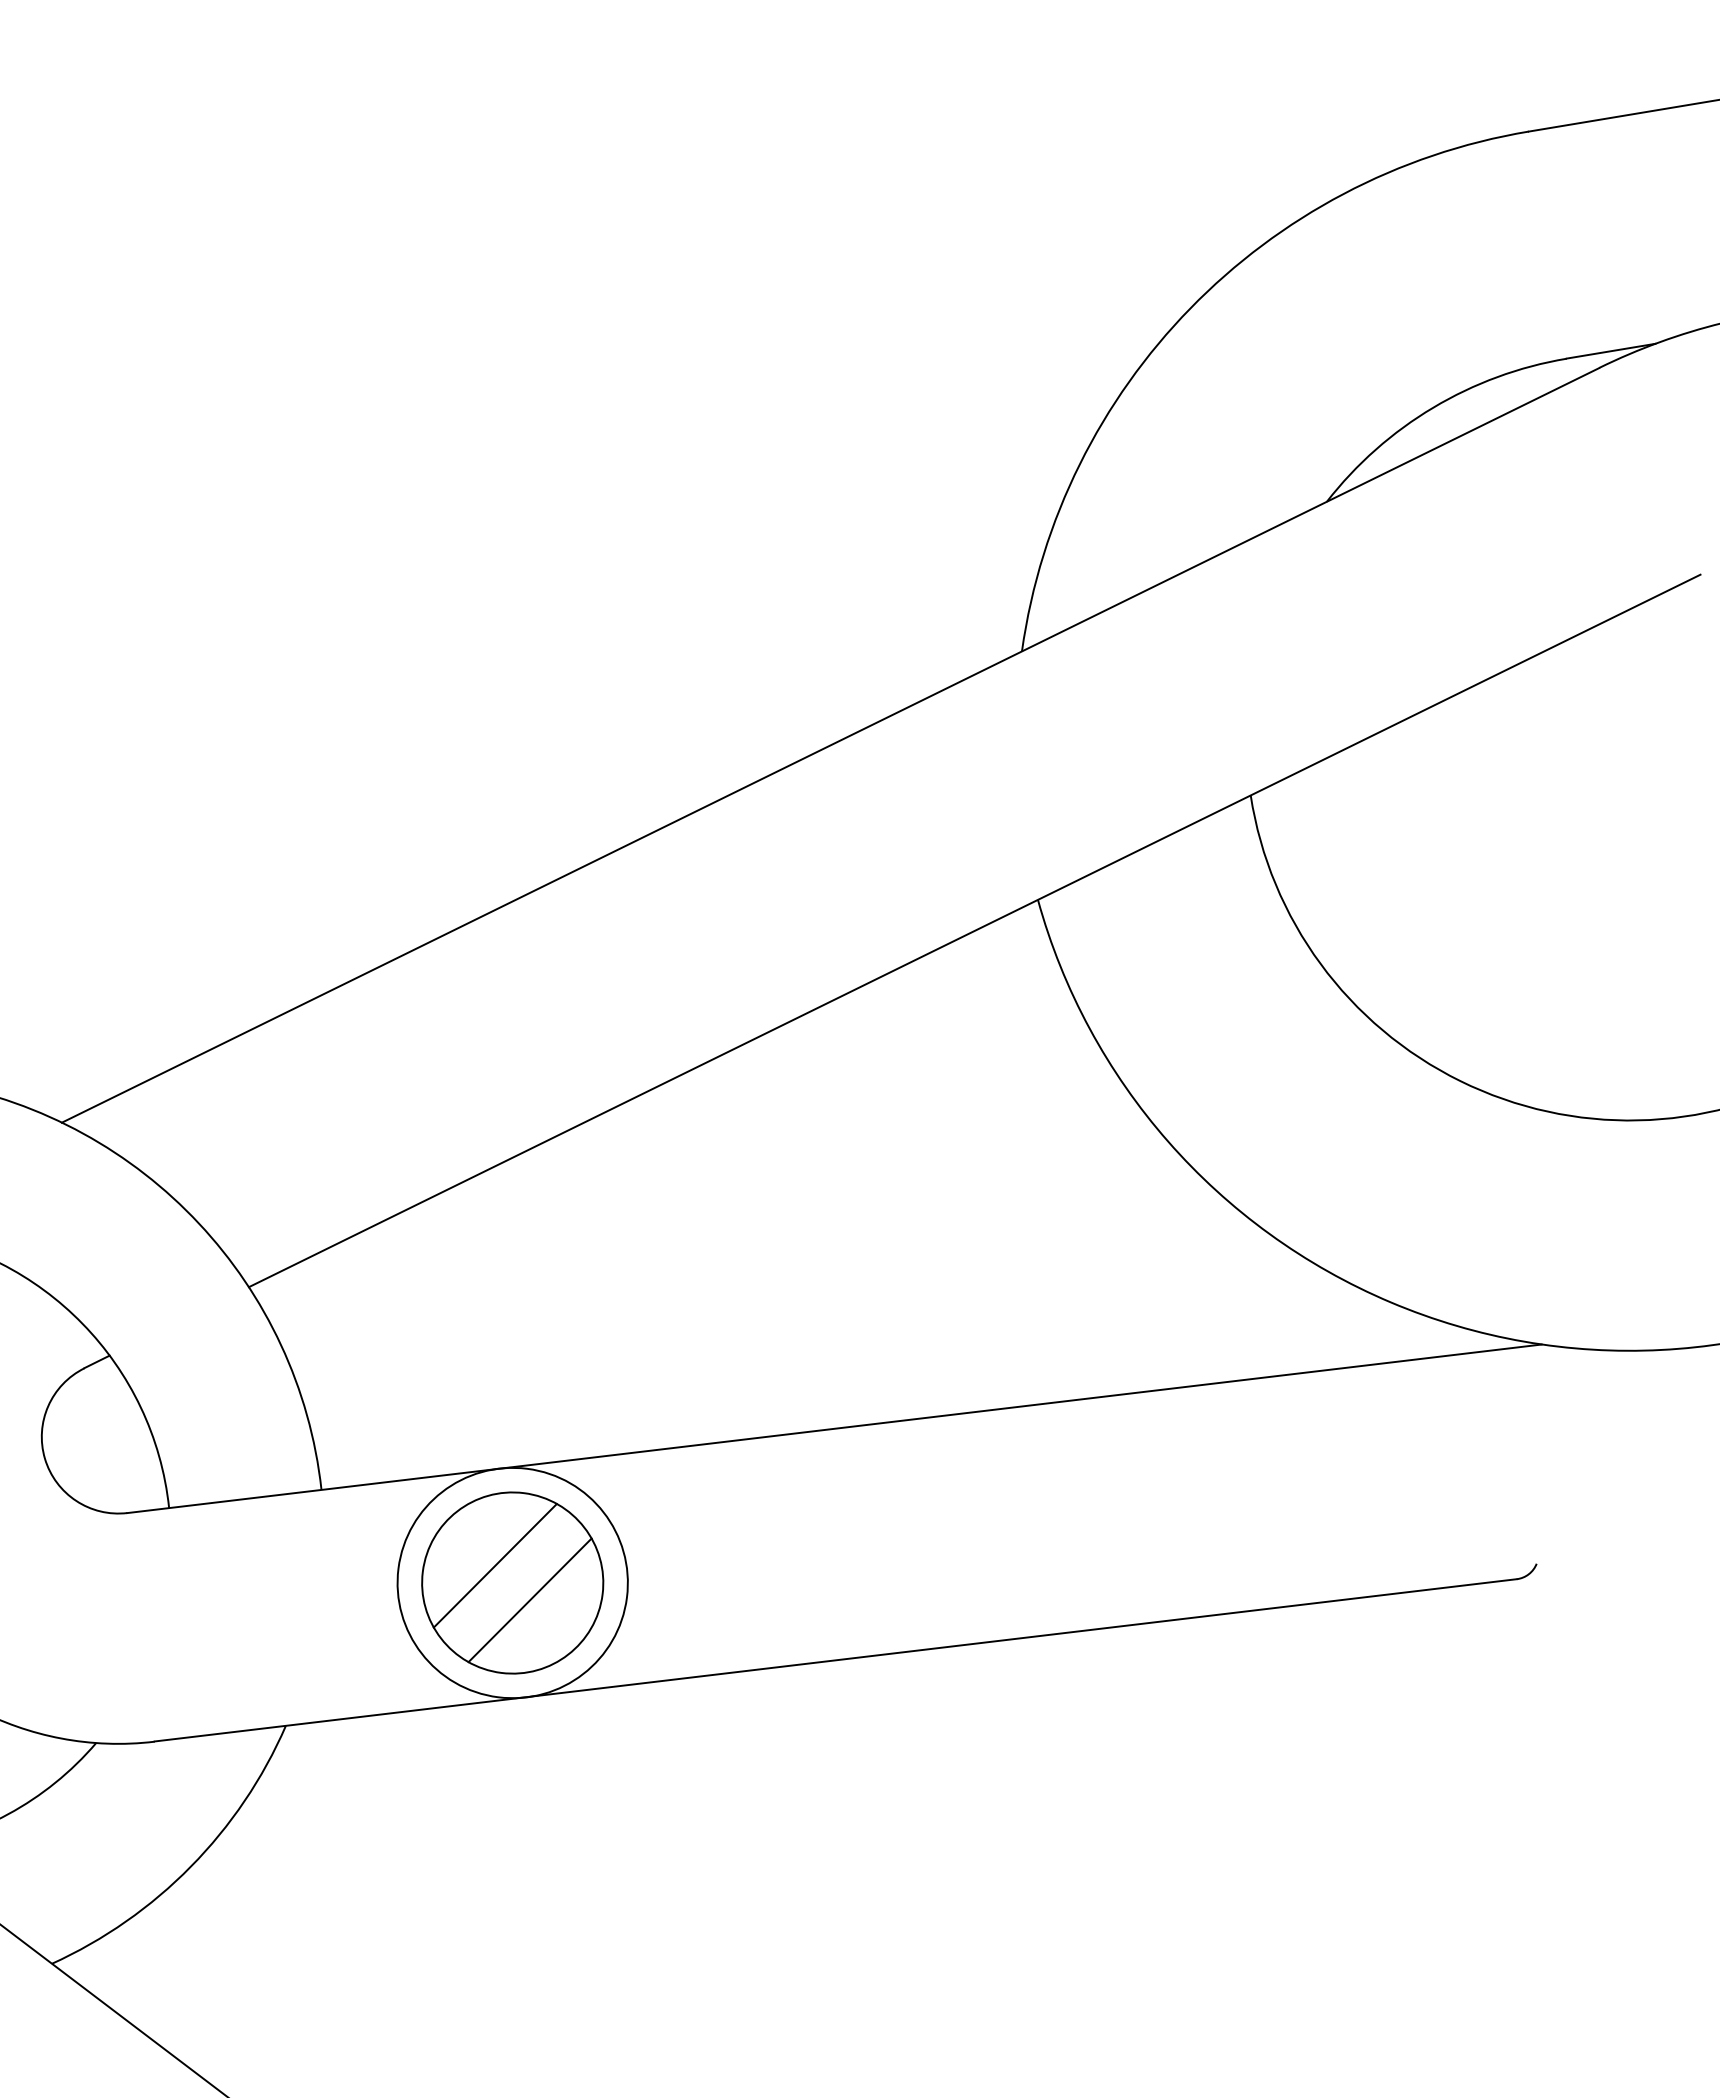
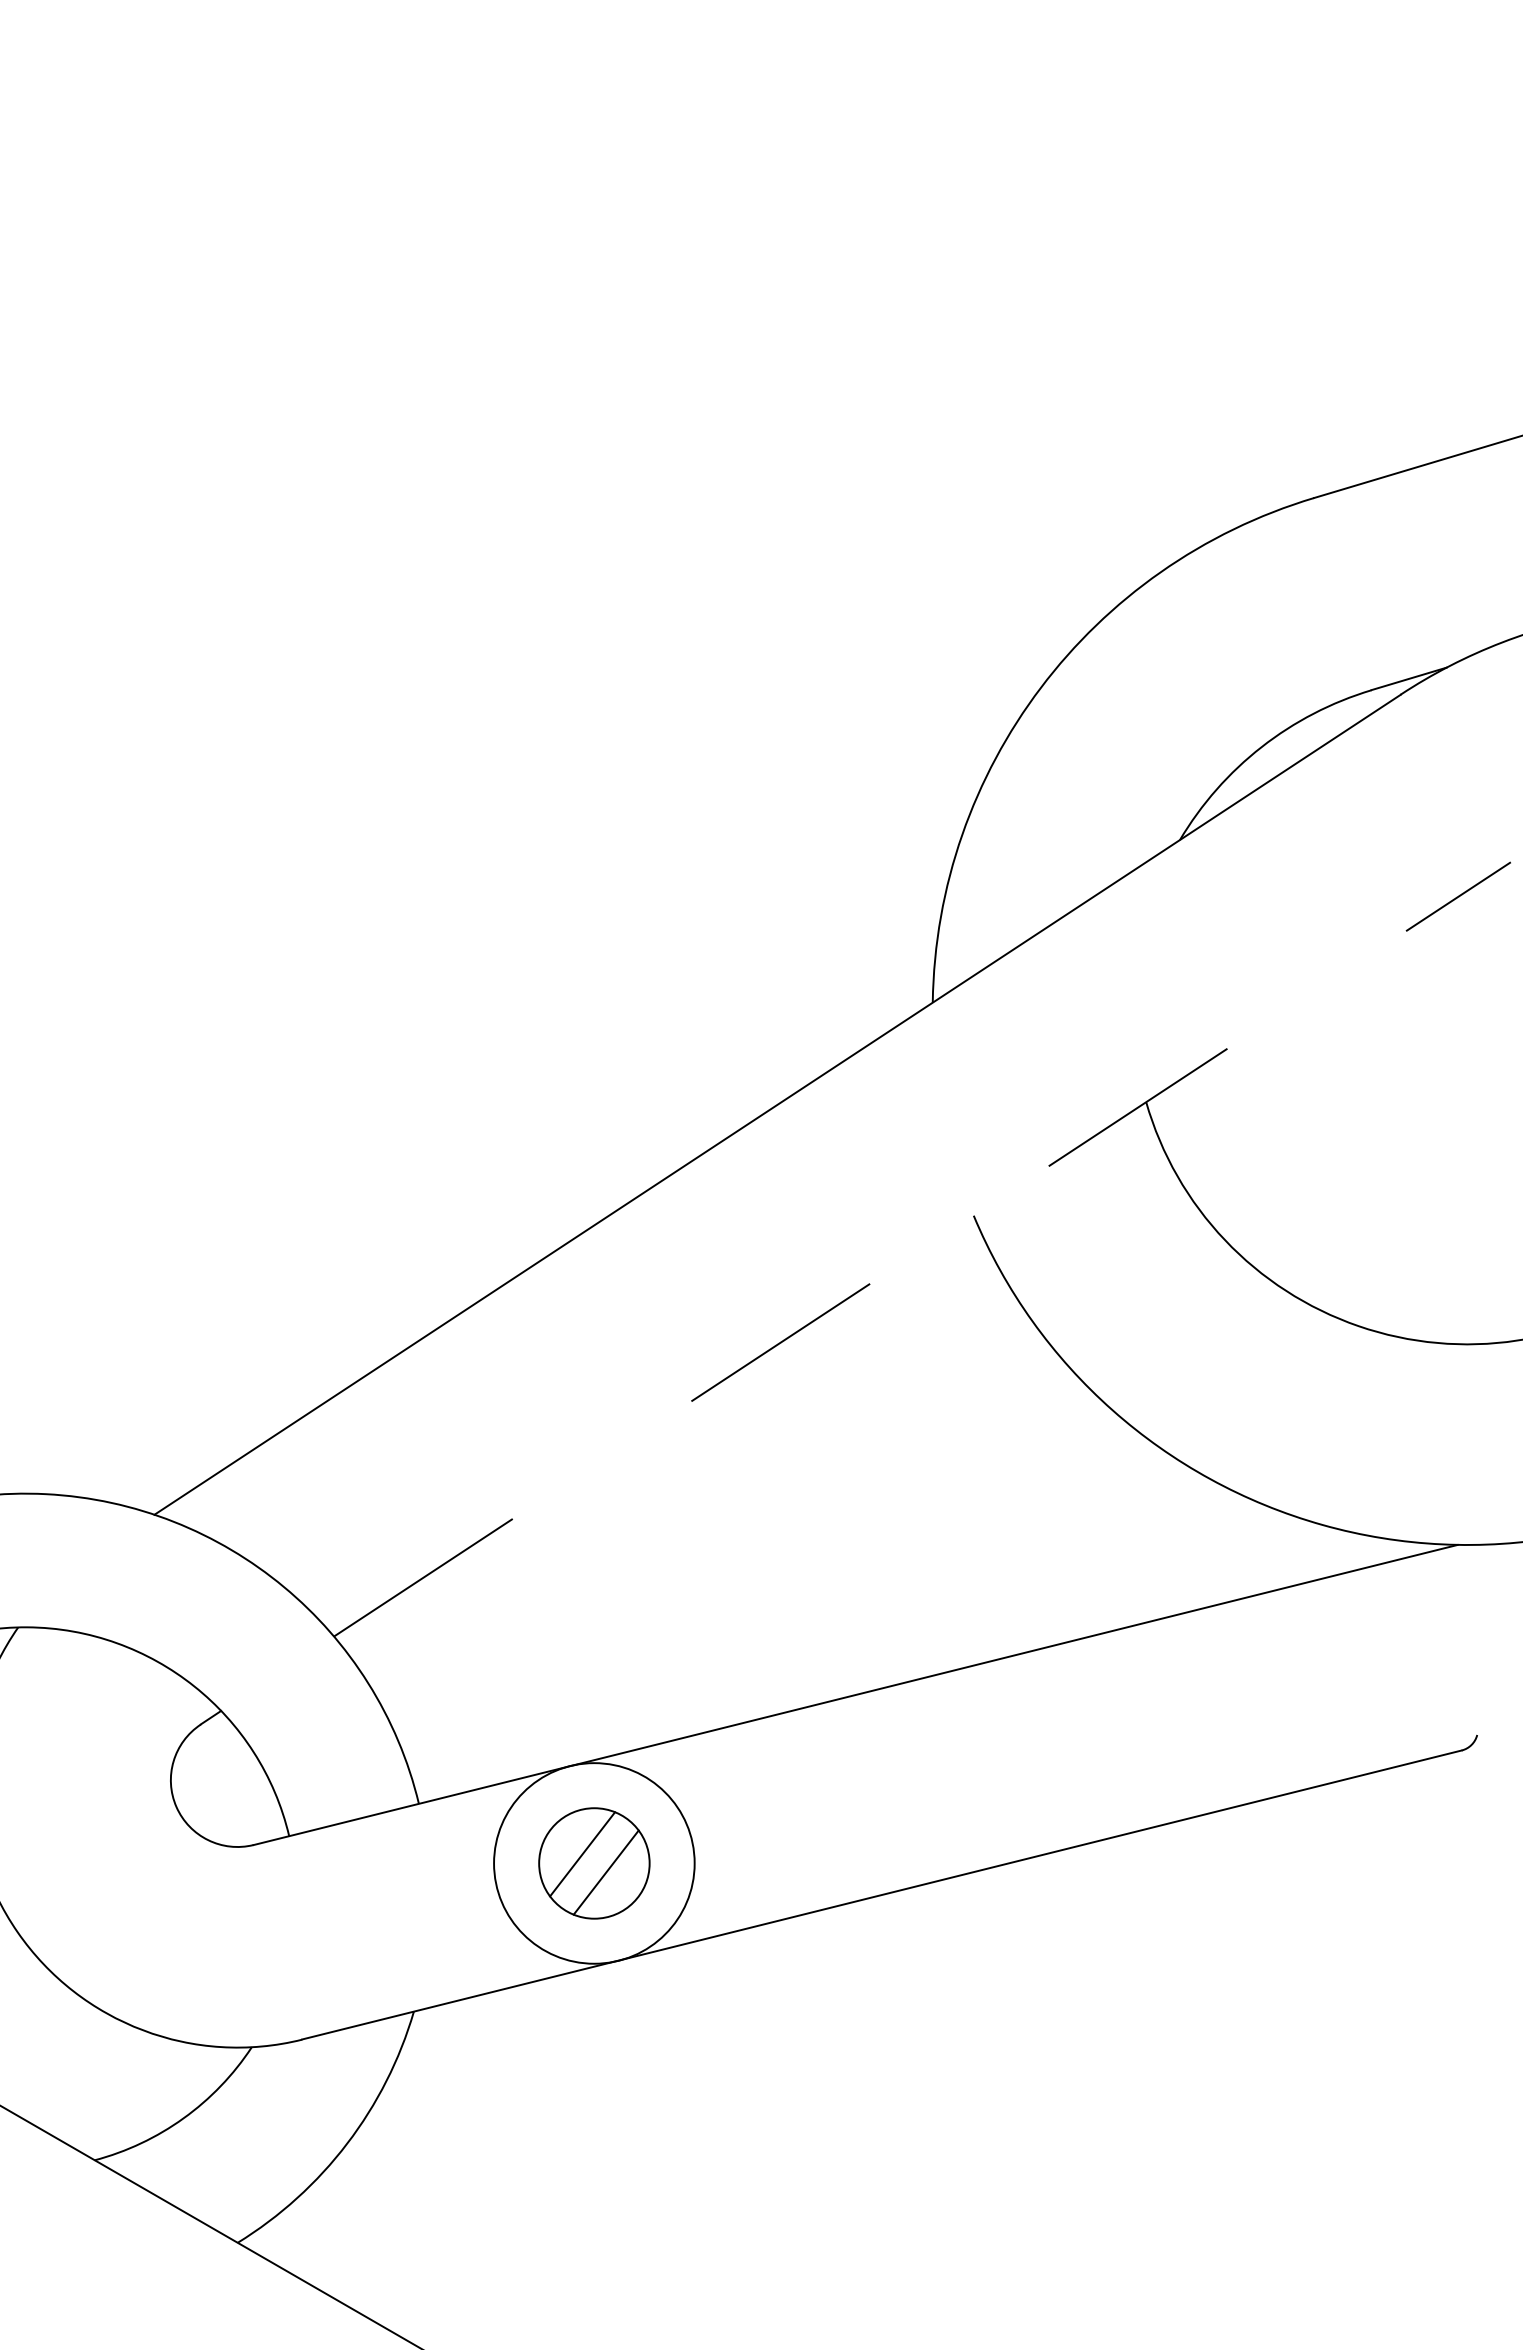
line: (974, 931) -> (922, 1249), solid -> dashed
part: (512, 1583) -> (594, 1863), size x0.7

